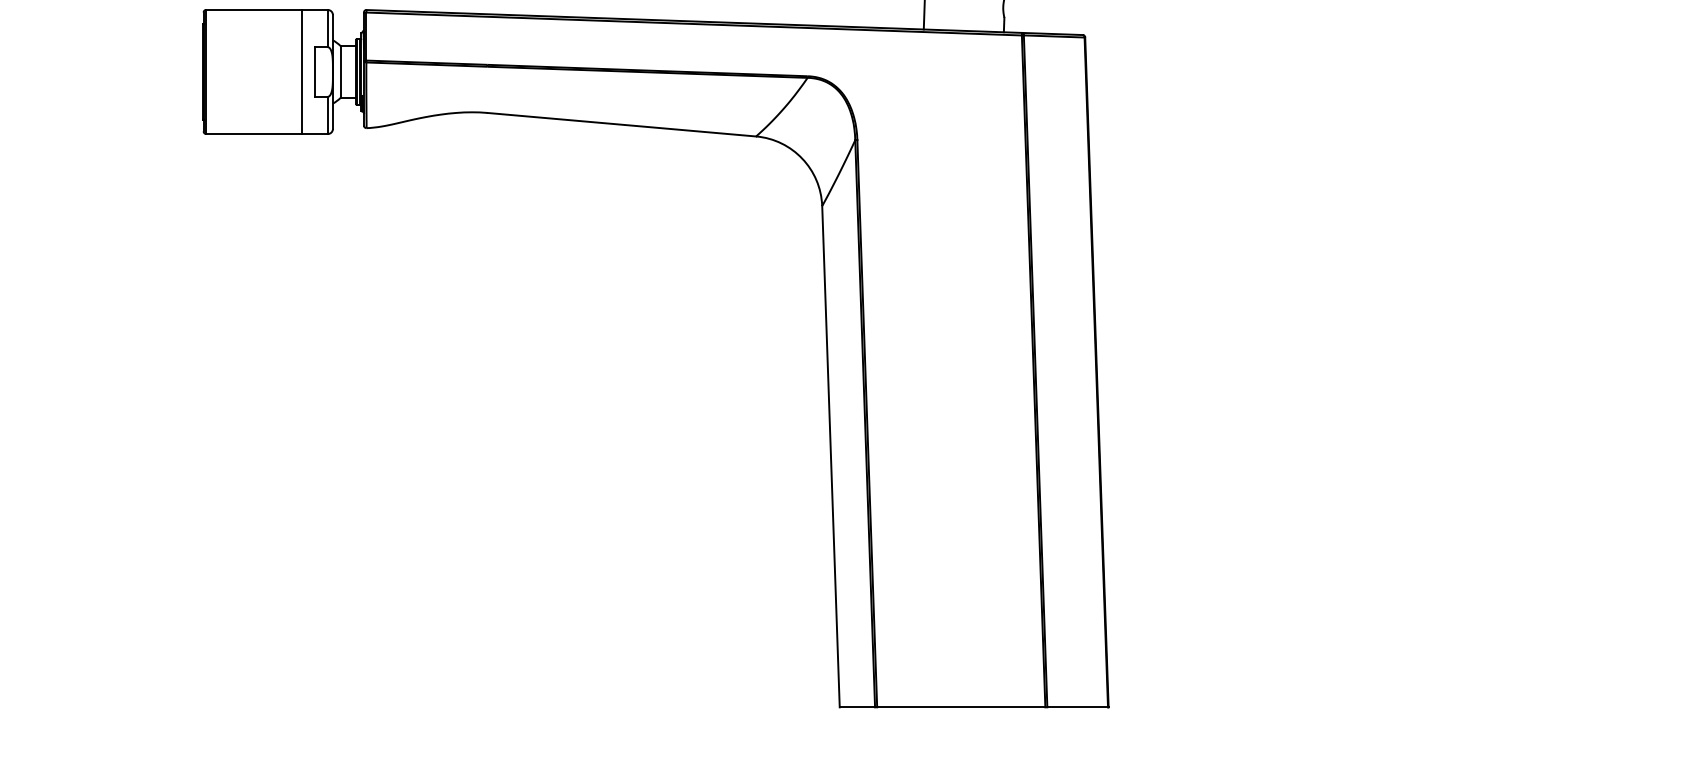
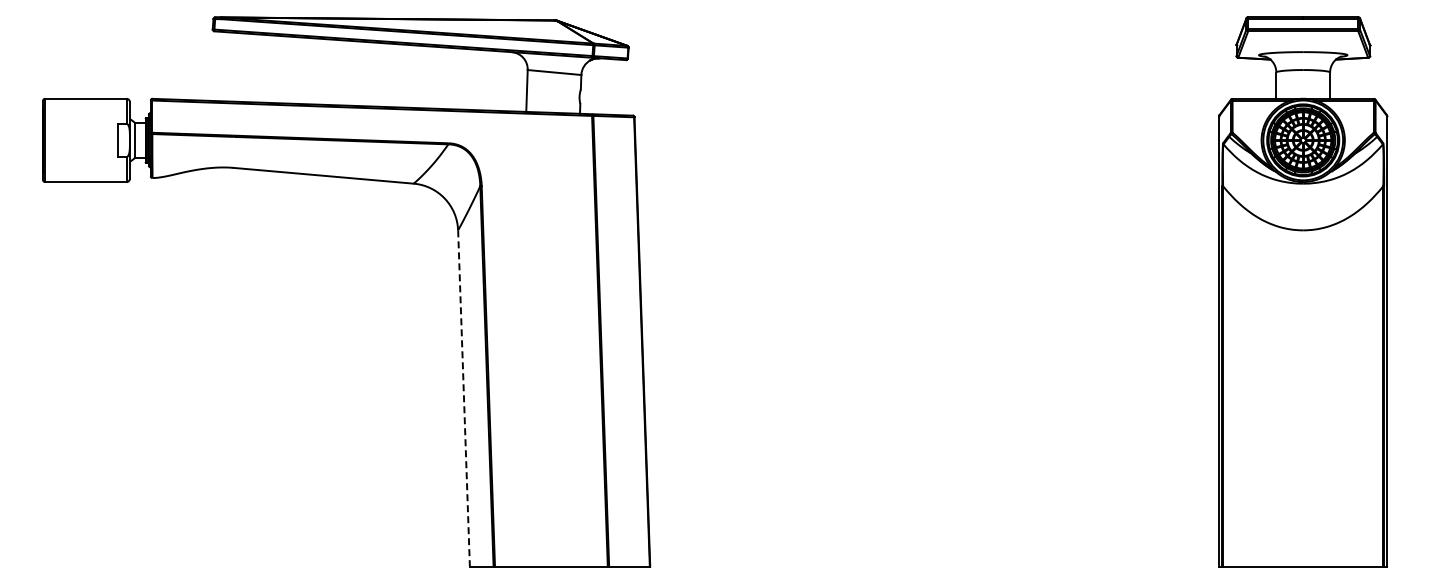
line: (302, 72) -> (109, 140), removed
line: (831, 456) -> (464, 398), solid -> dashed

